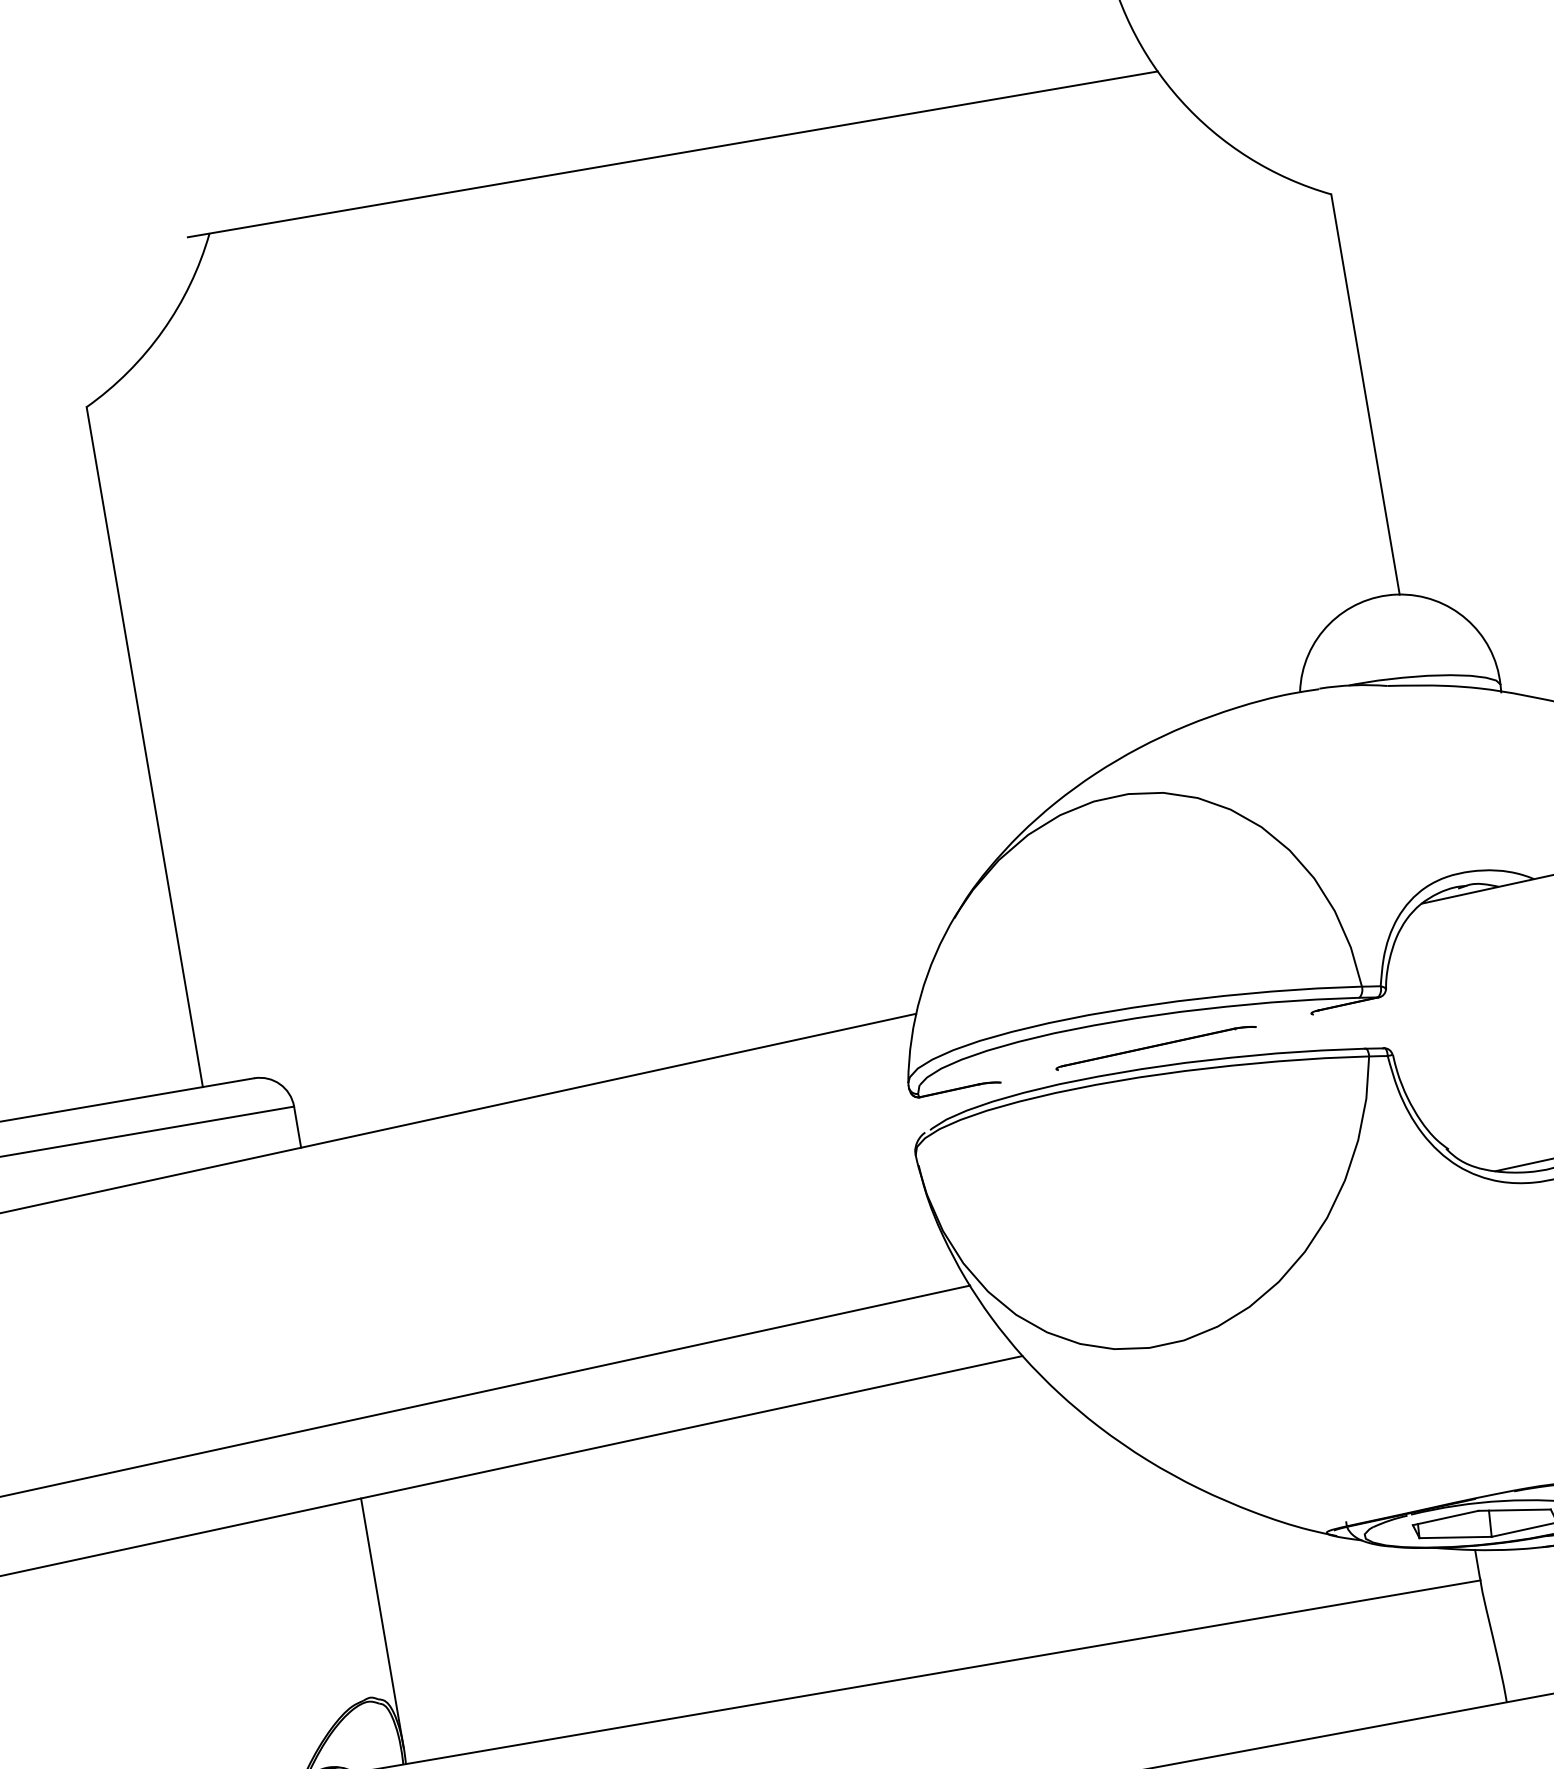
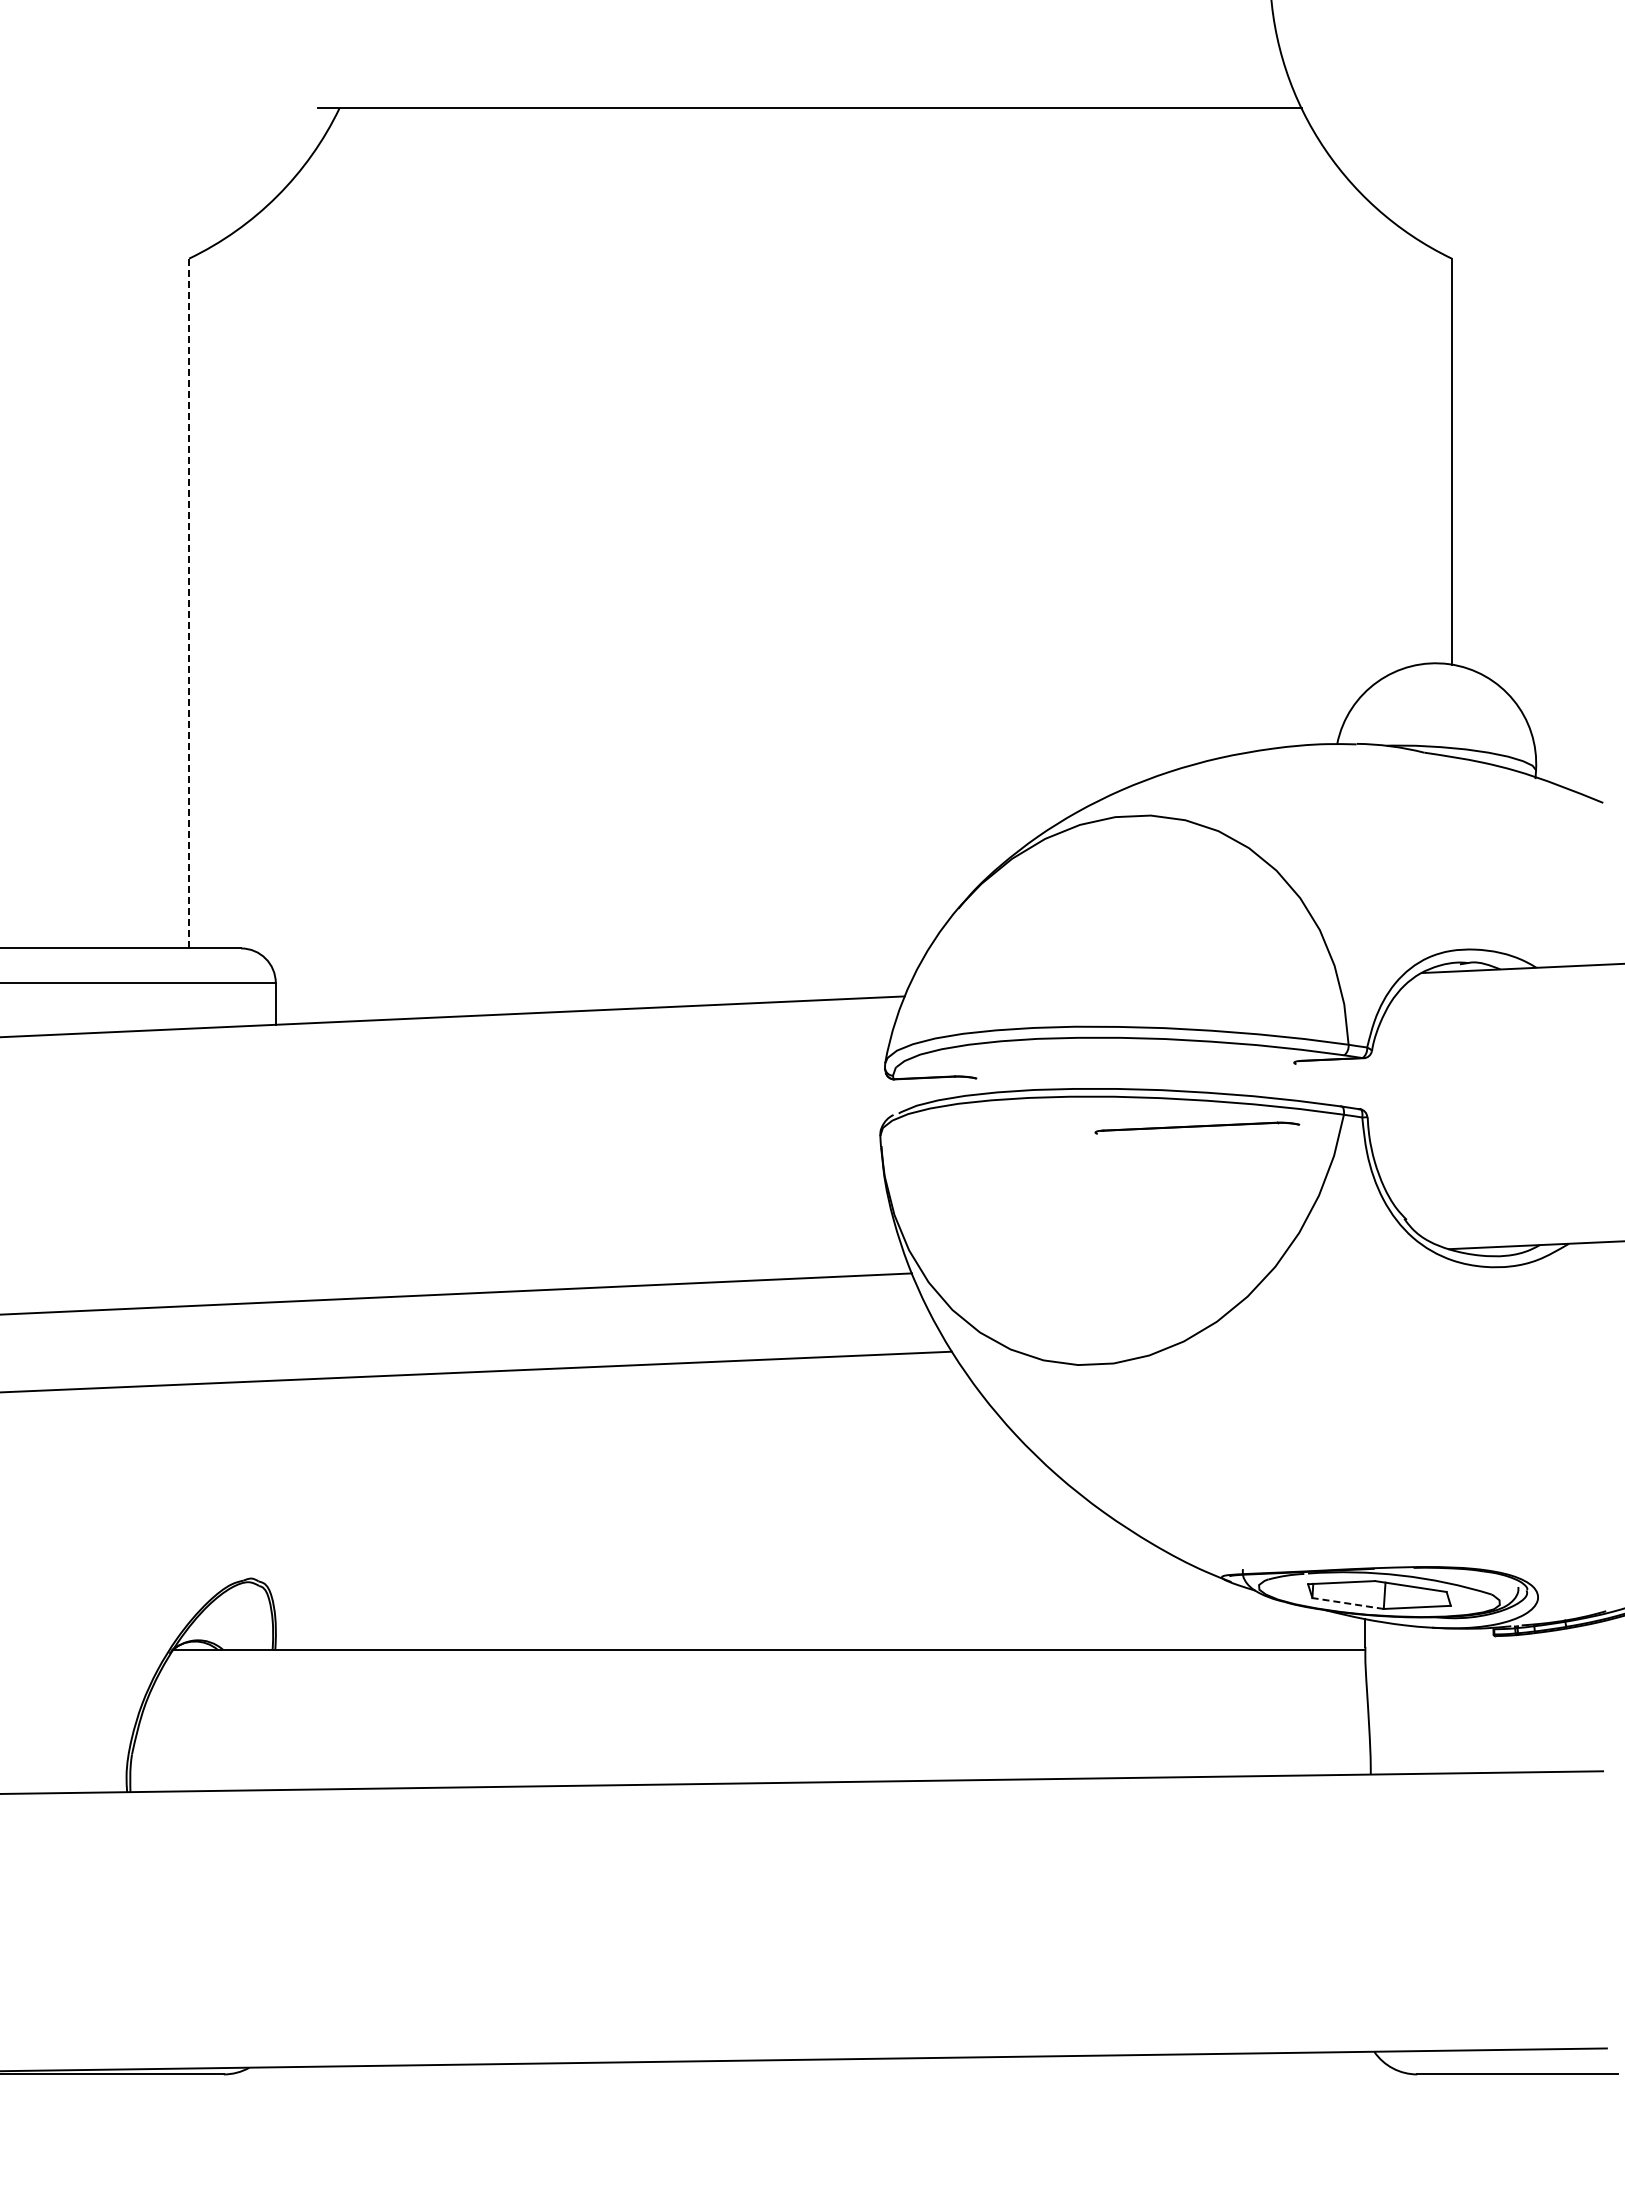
line: (145, 746) -> (189, 603), solid -> dashed
part: (1156, 1046) -> (1197, 1127), moved
line: (1455, 1537) -> (1347, 1603), solid -> dashed
line: (381, 1622) -> (275, 1506), removed

